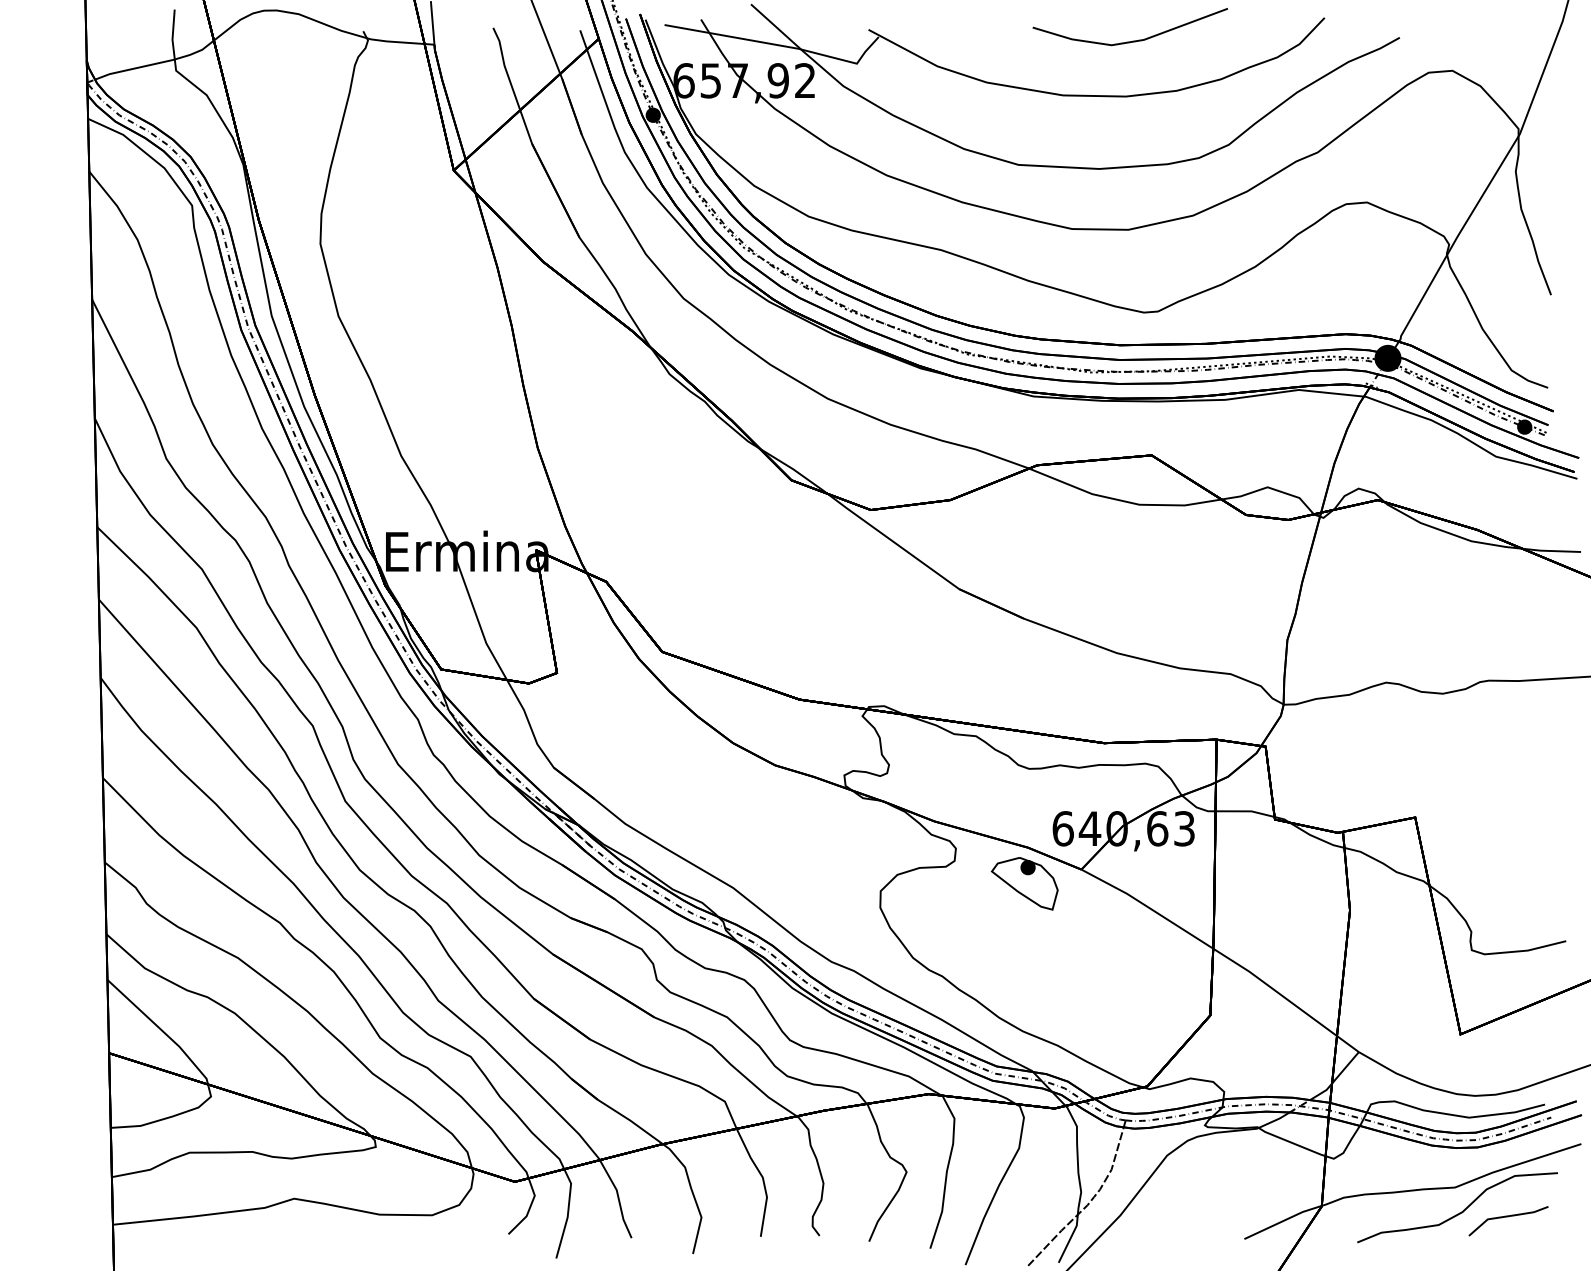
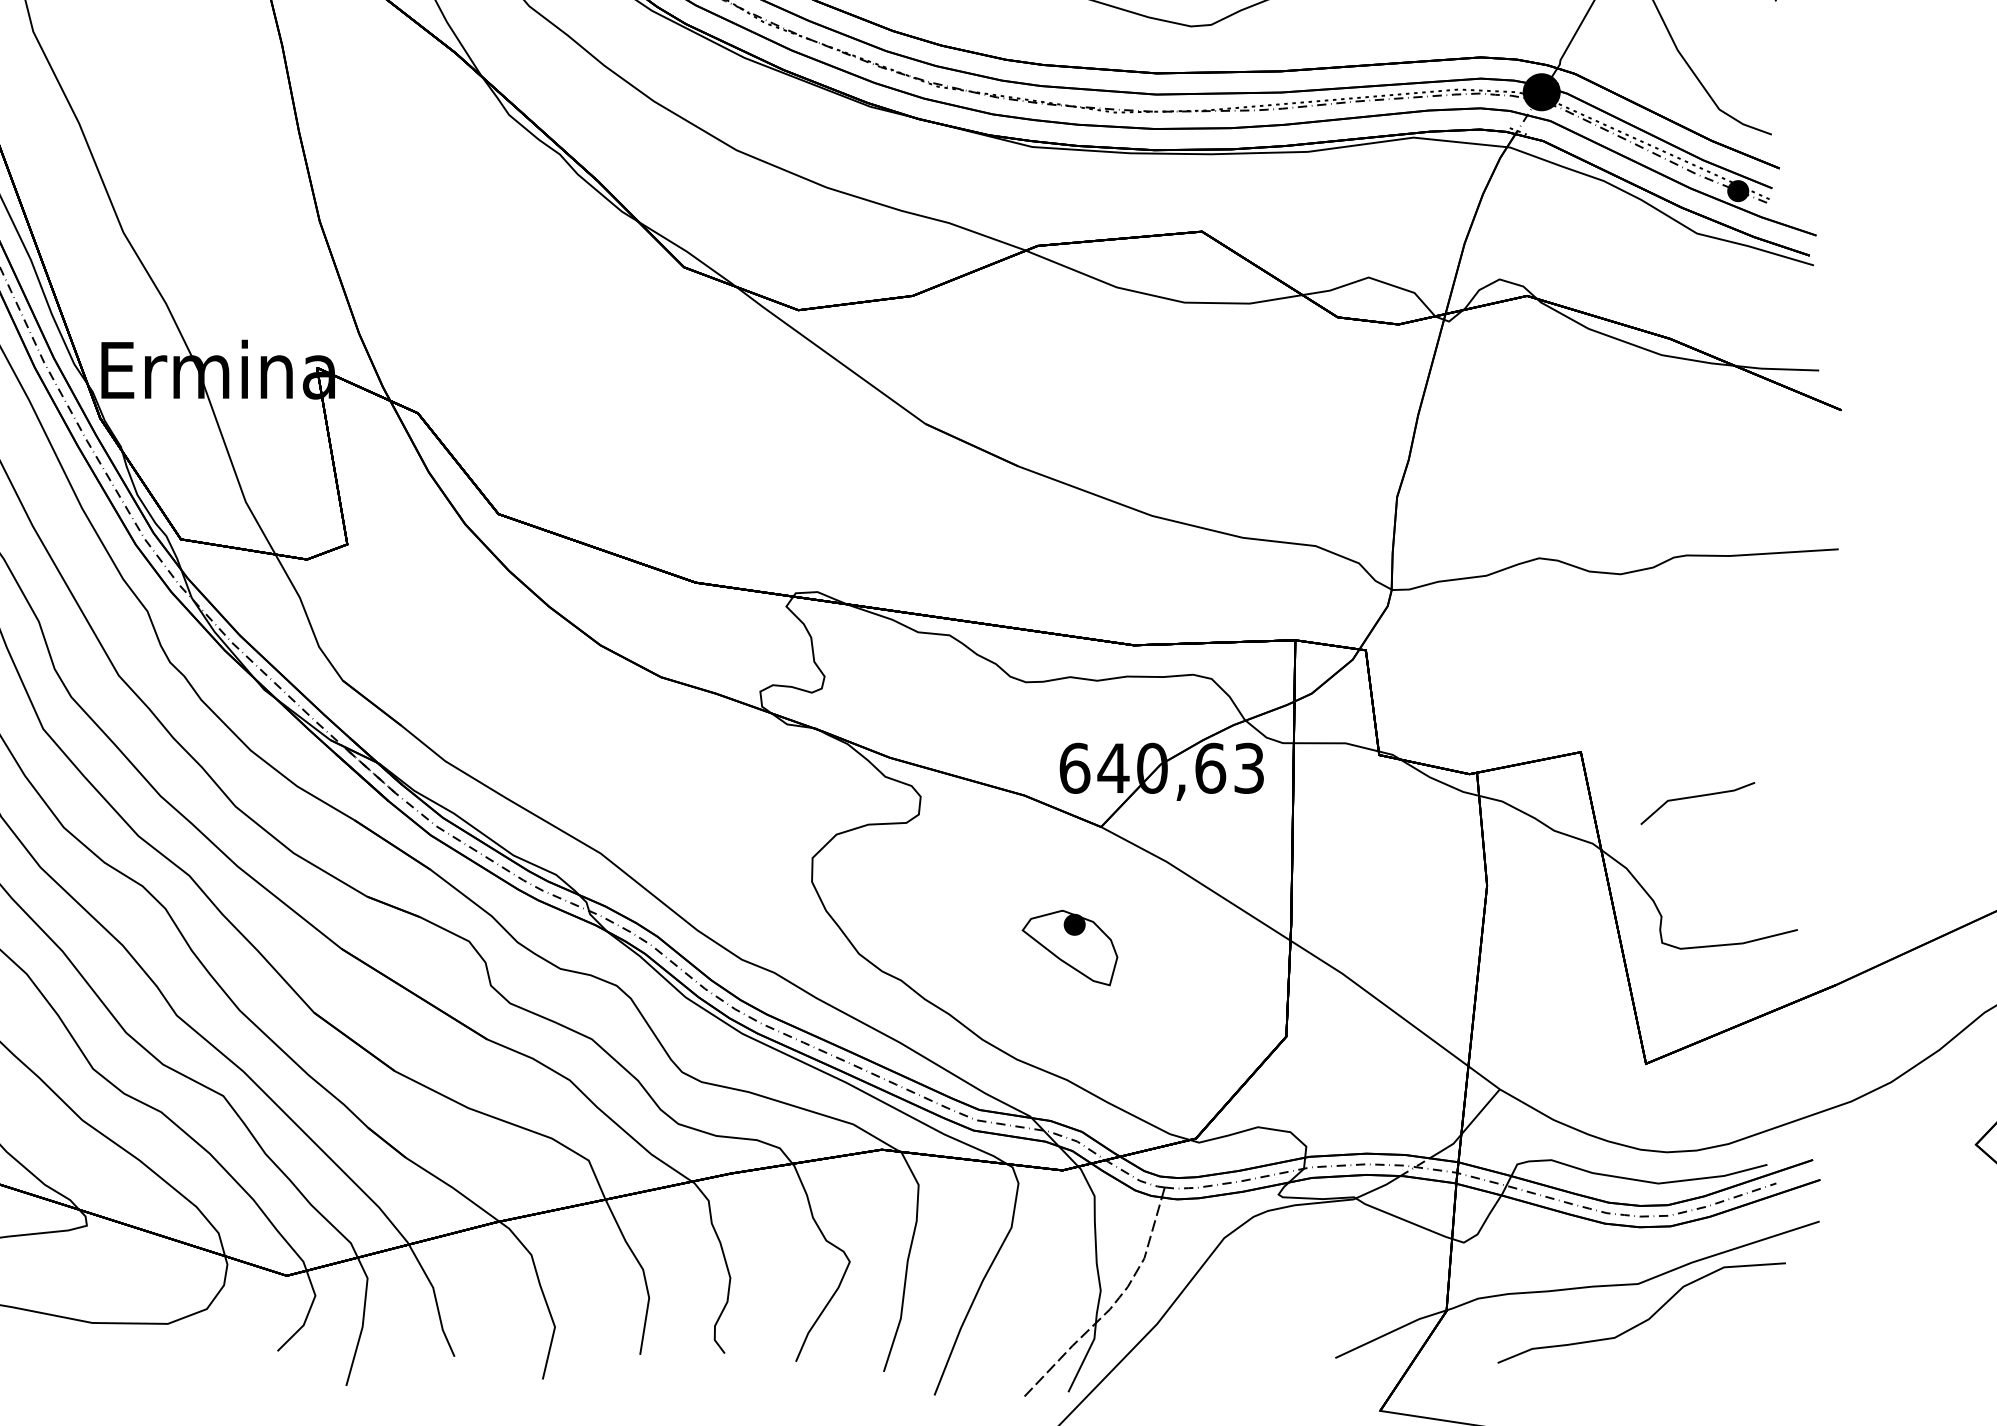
part: (1024, 883) -> (1069, 947), moved
line: (1508, 1217) -> (1697, 798), moved

